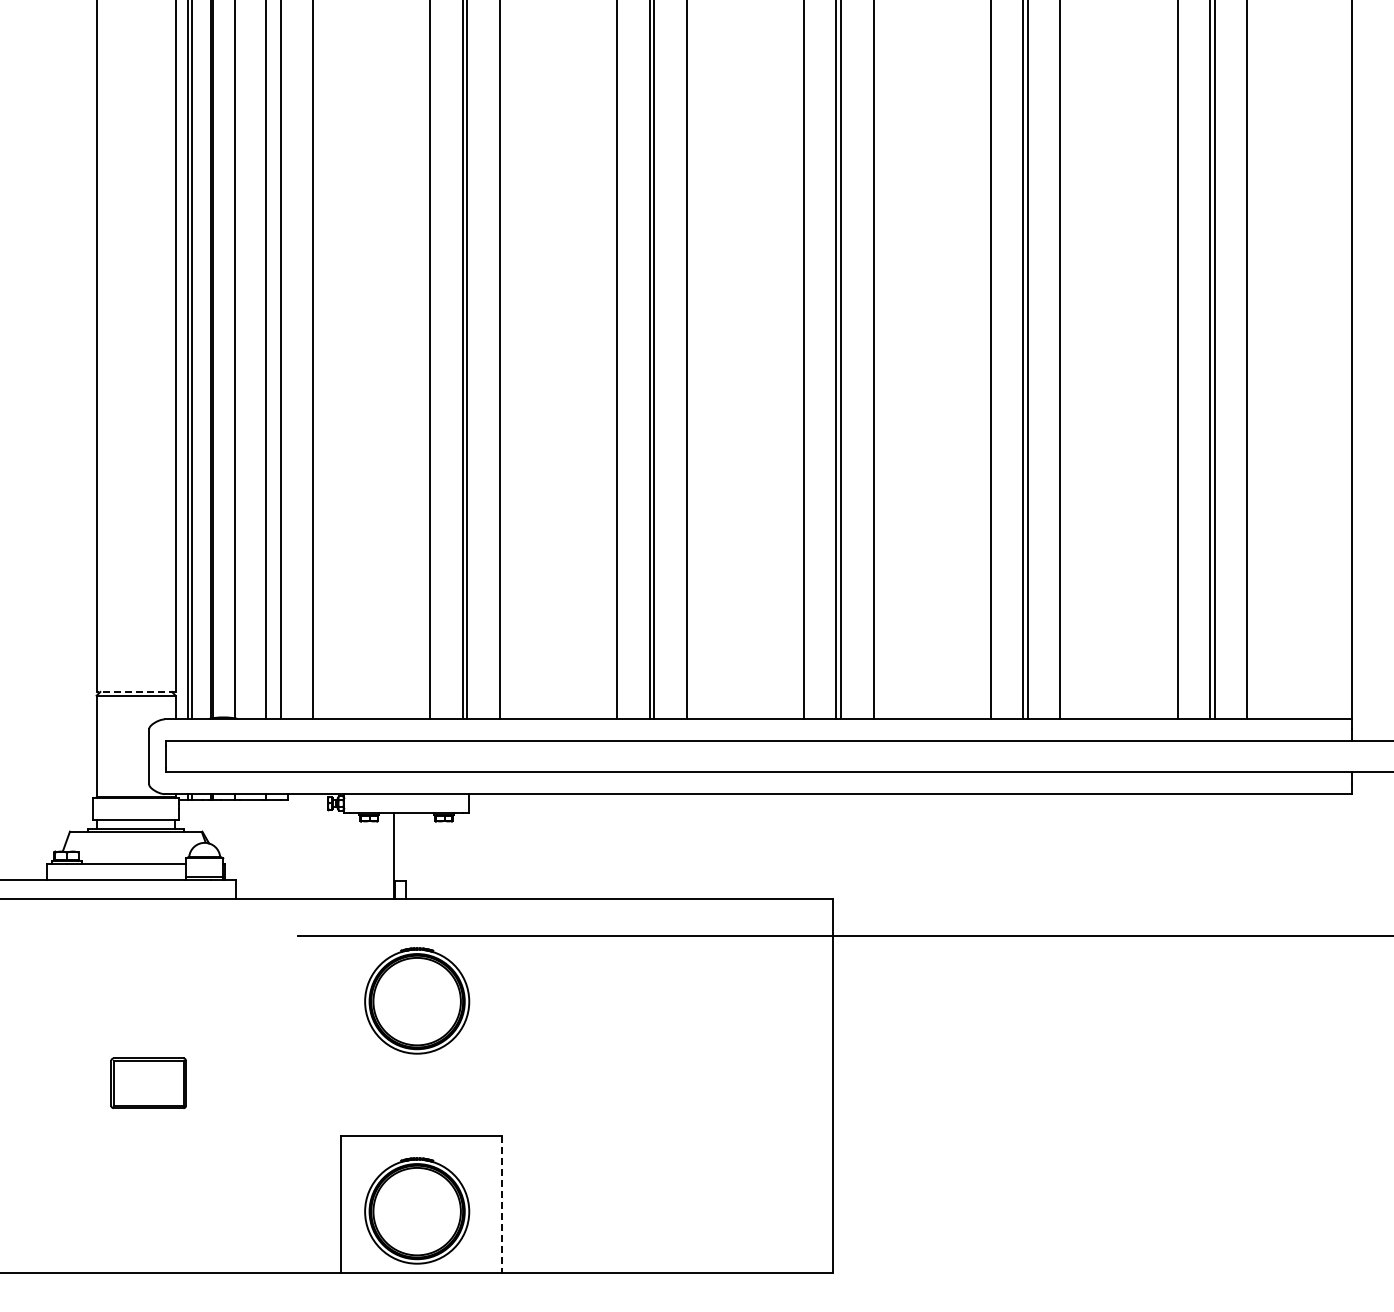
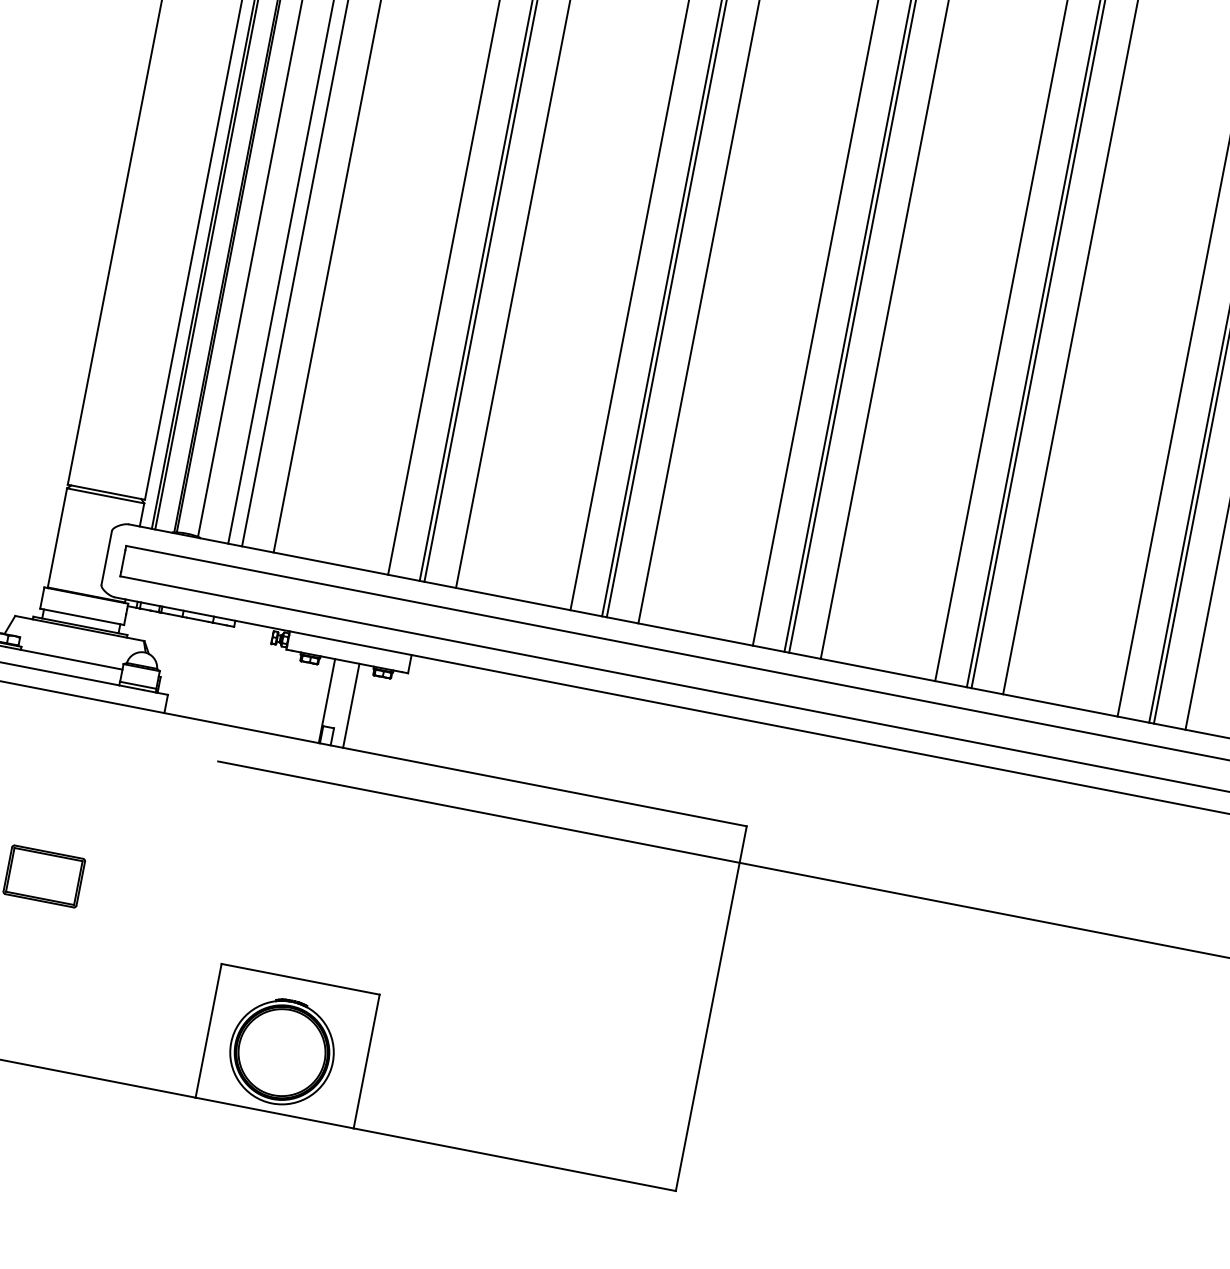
line: (136, 691) -> (106, 491), dashed -> solid
line: (419, 855) -> (351, 705), added
part: (417, 1000) -> (322, 846), removed
line: (502, 1204) -> (366, 1061), dashed -> solid

